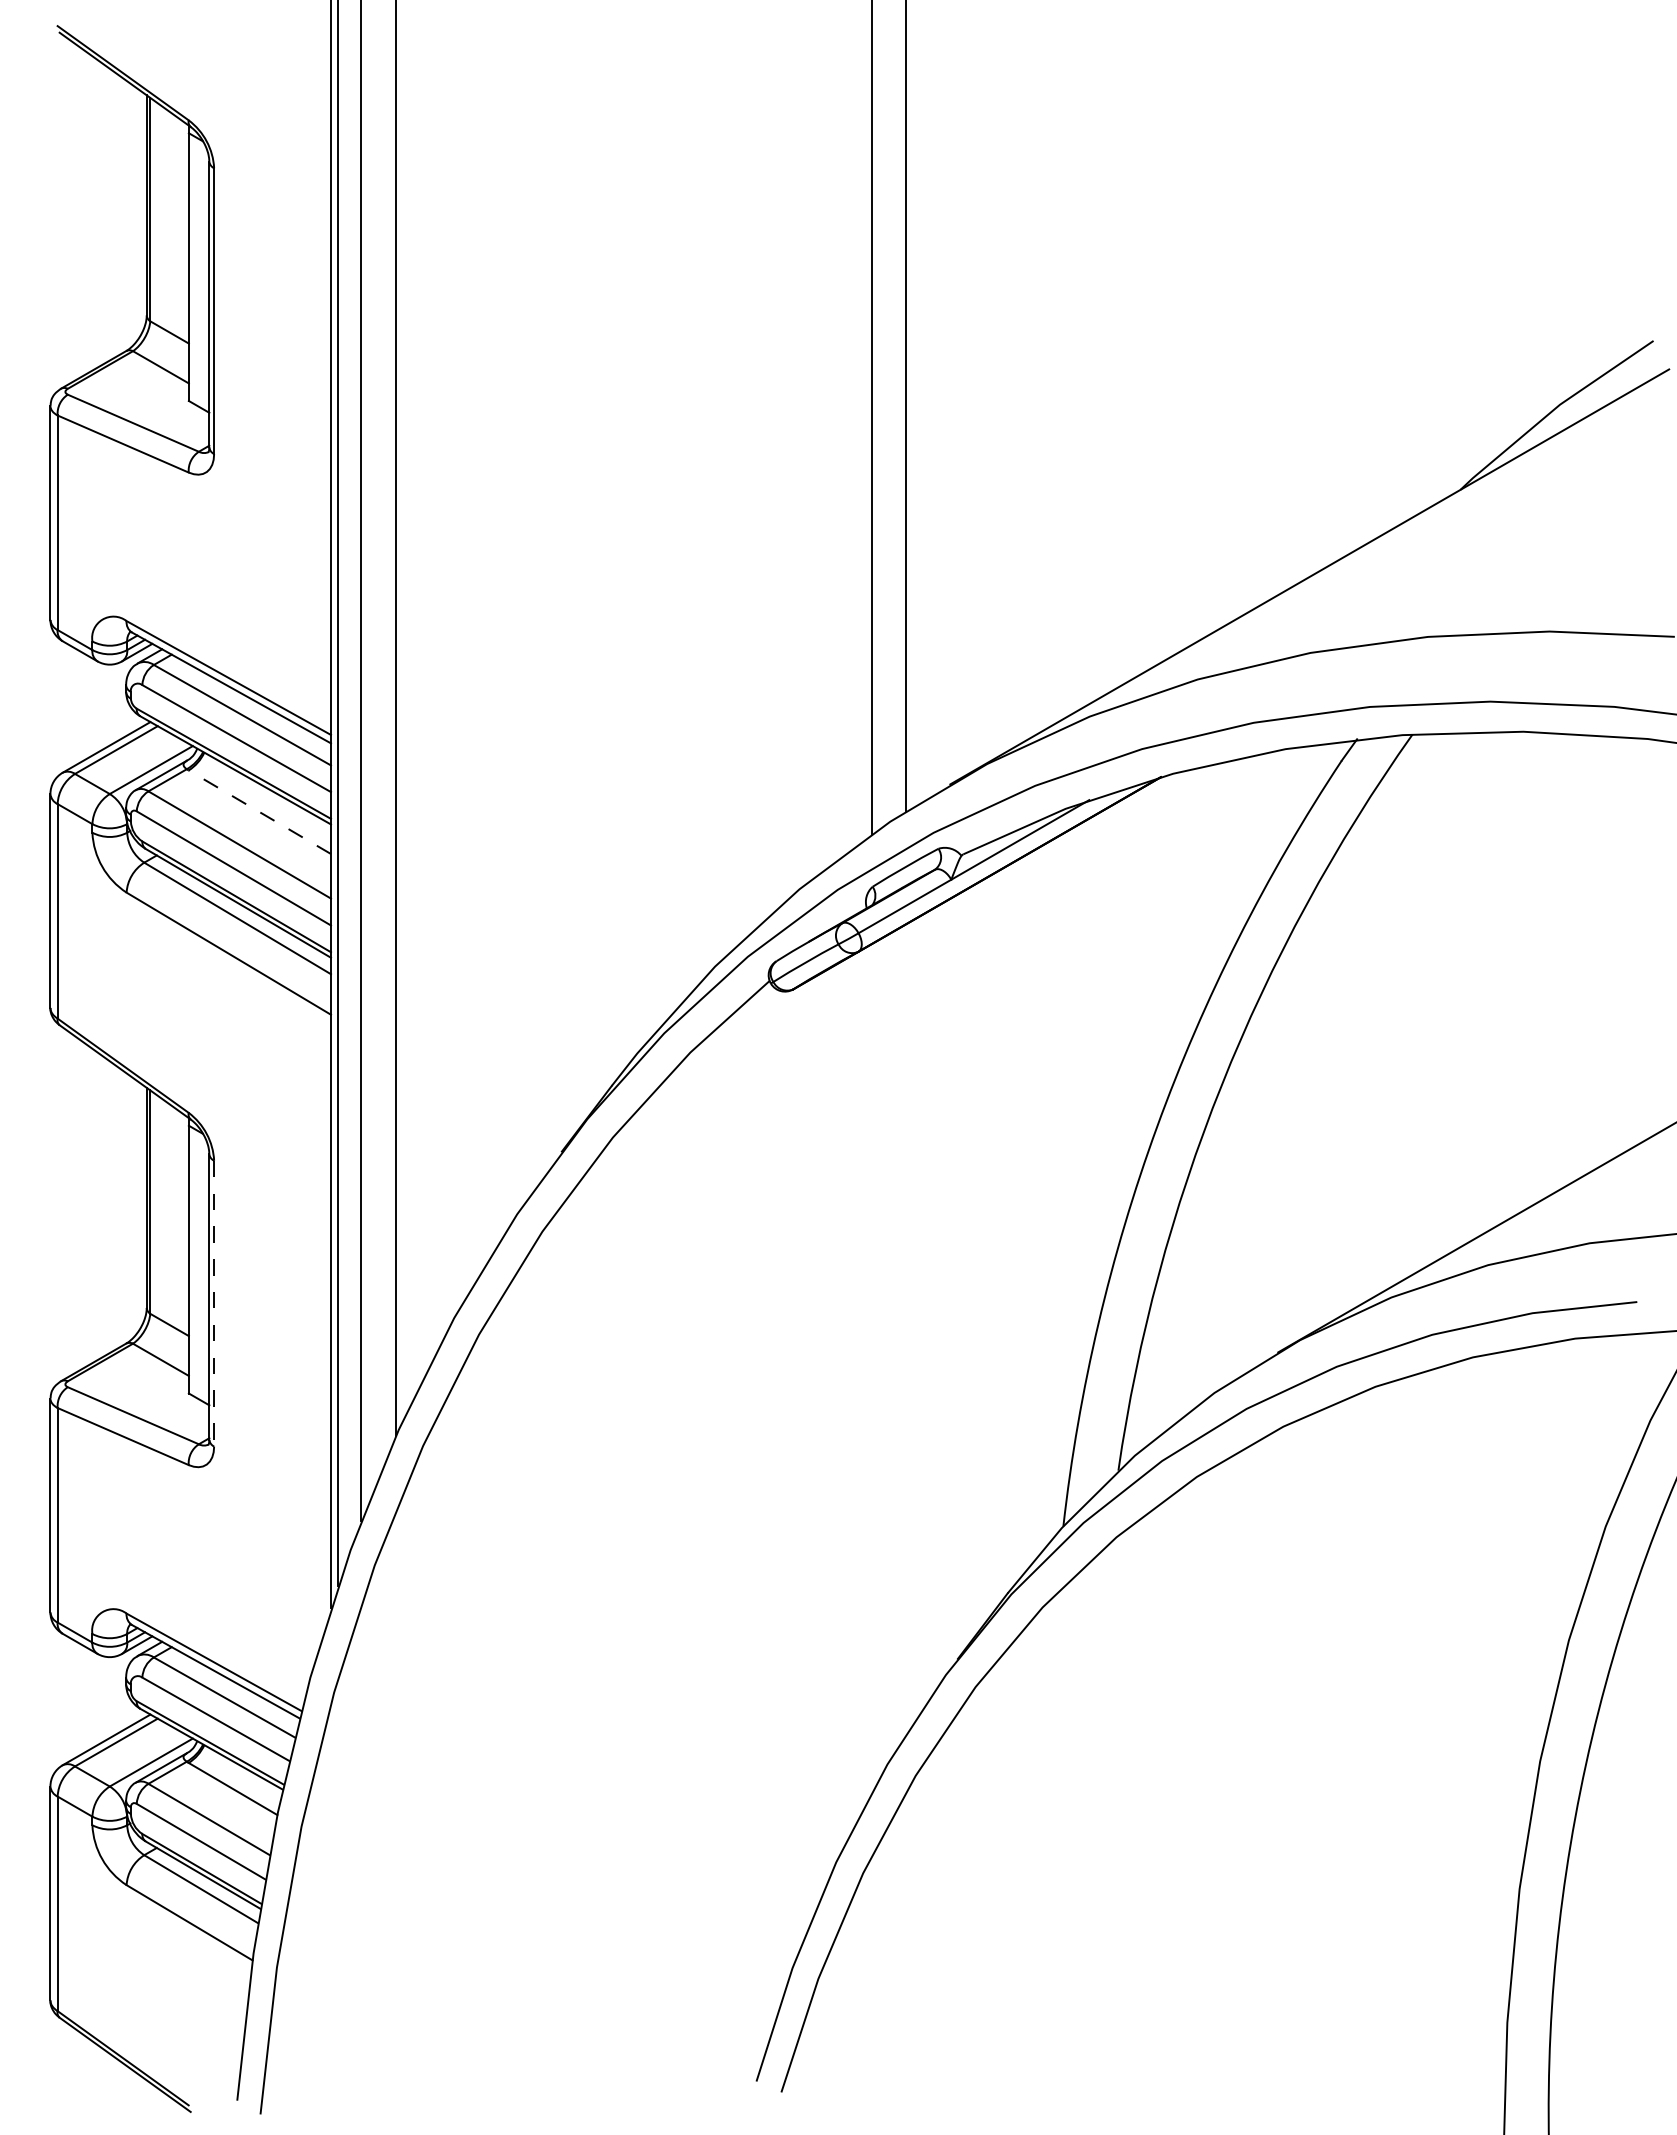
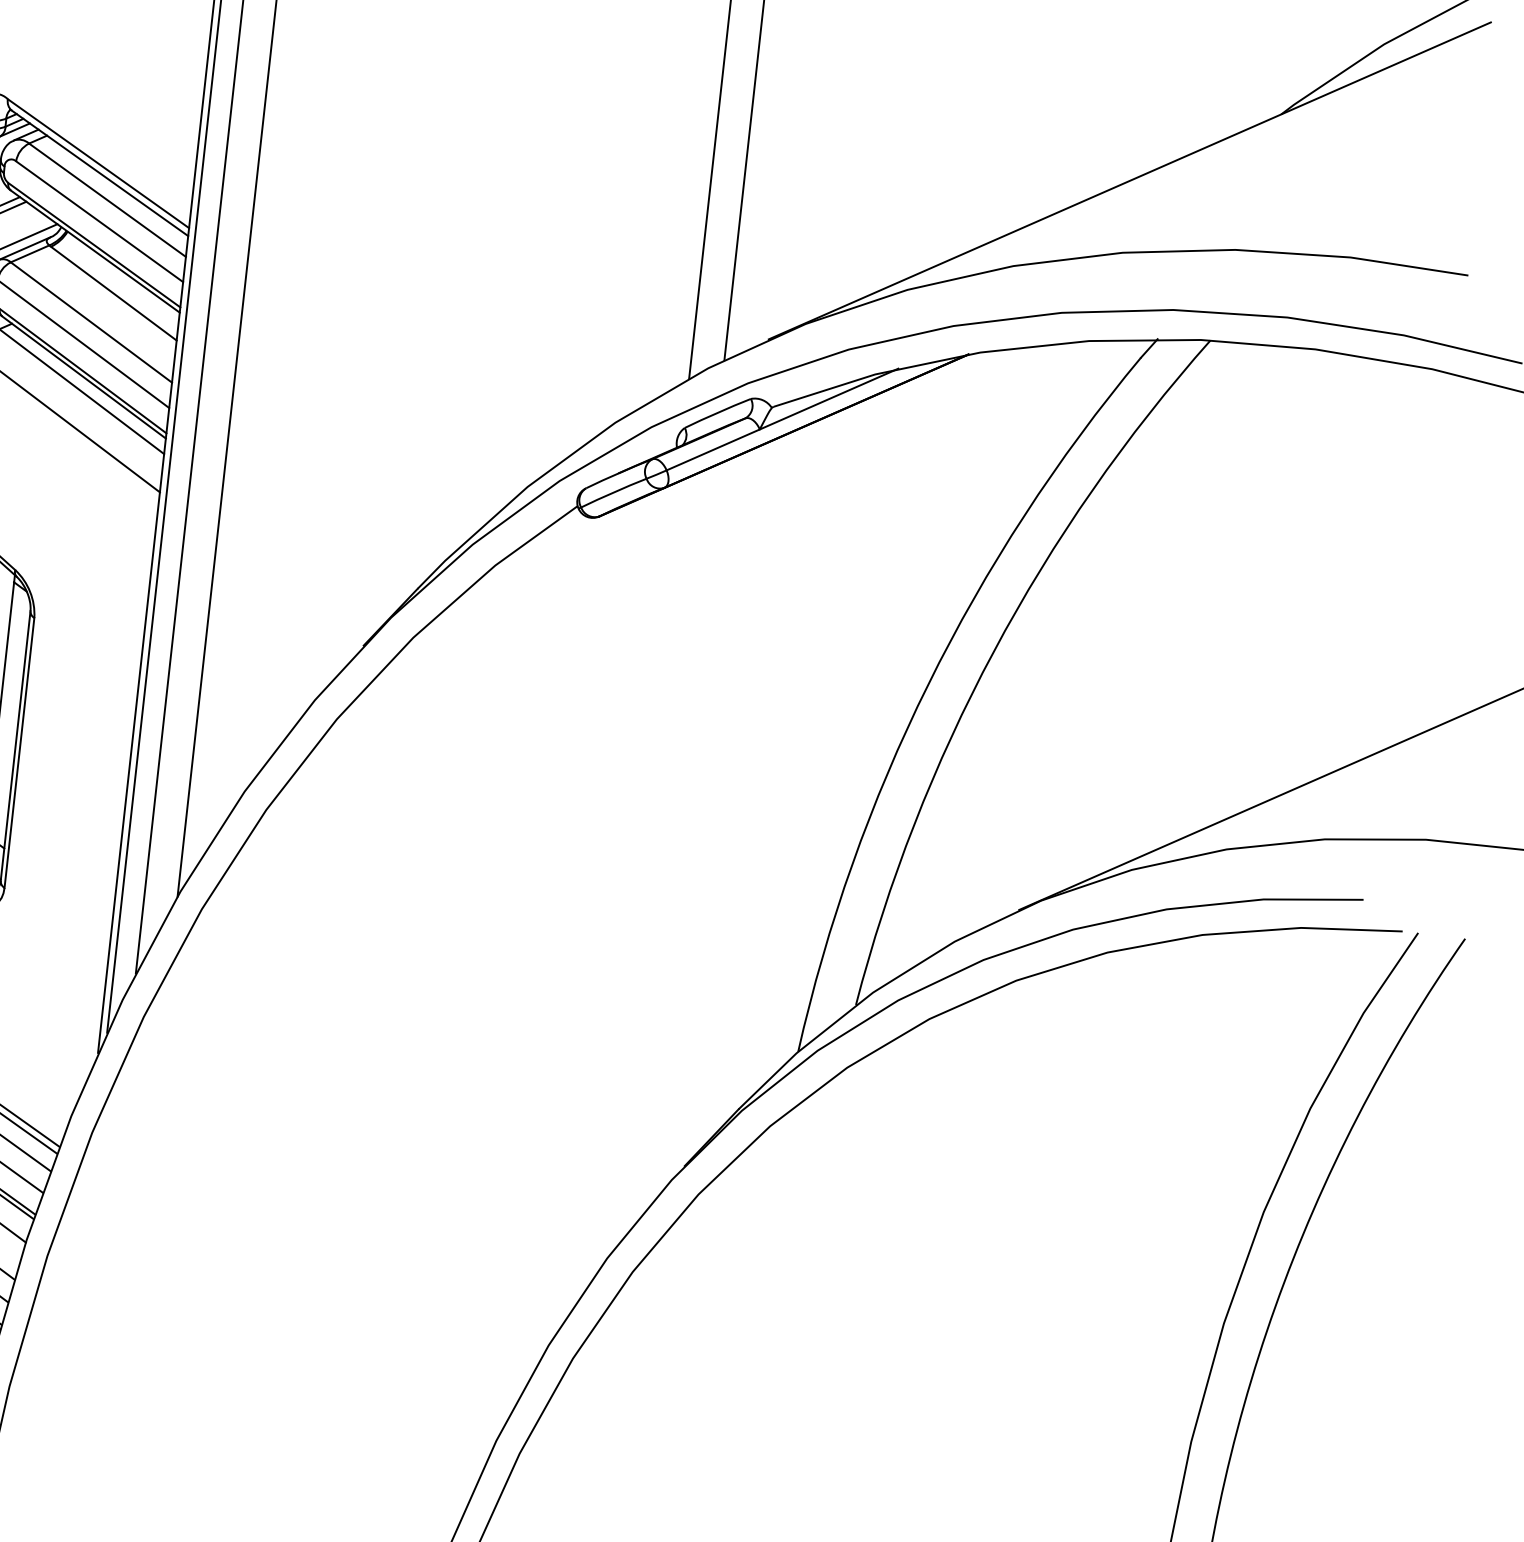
line: (259, 812) -> (113, 293), dashed -> solid
line: (214, 1303) -> (19, 752), dashed -> solid

